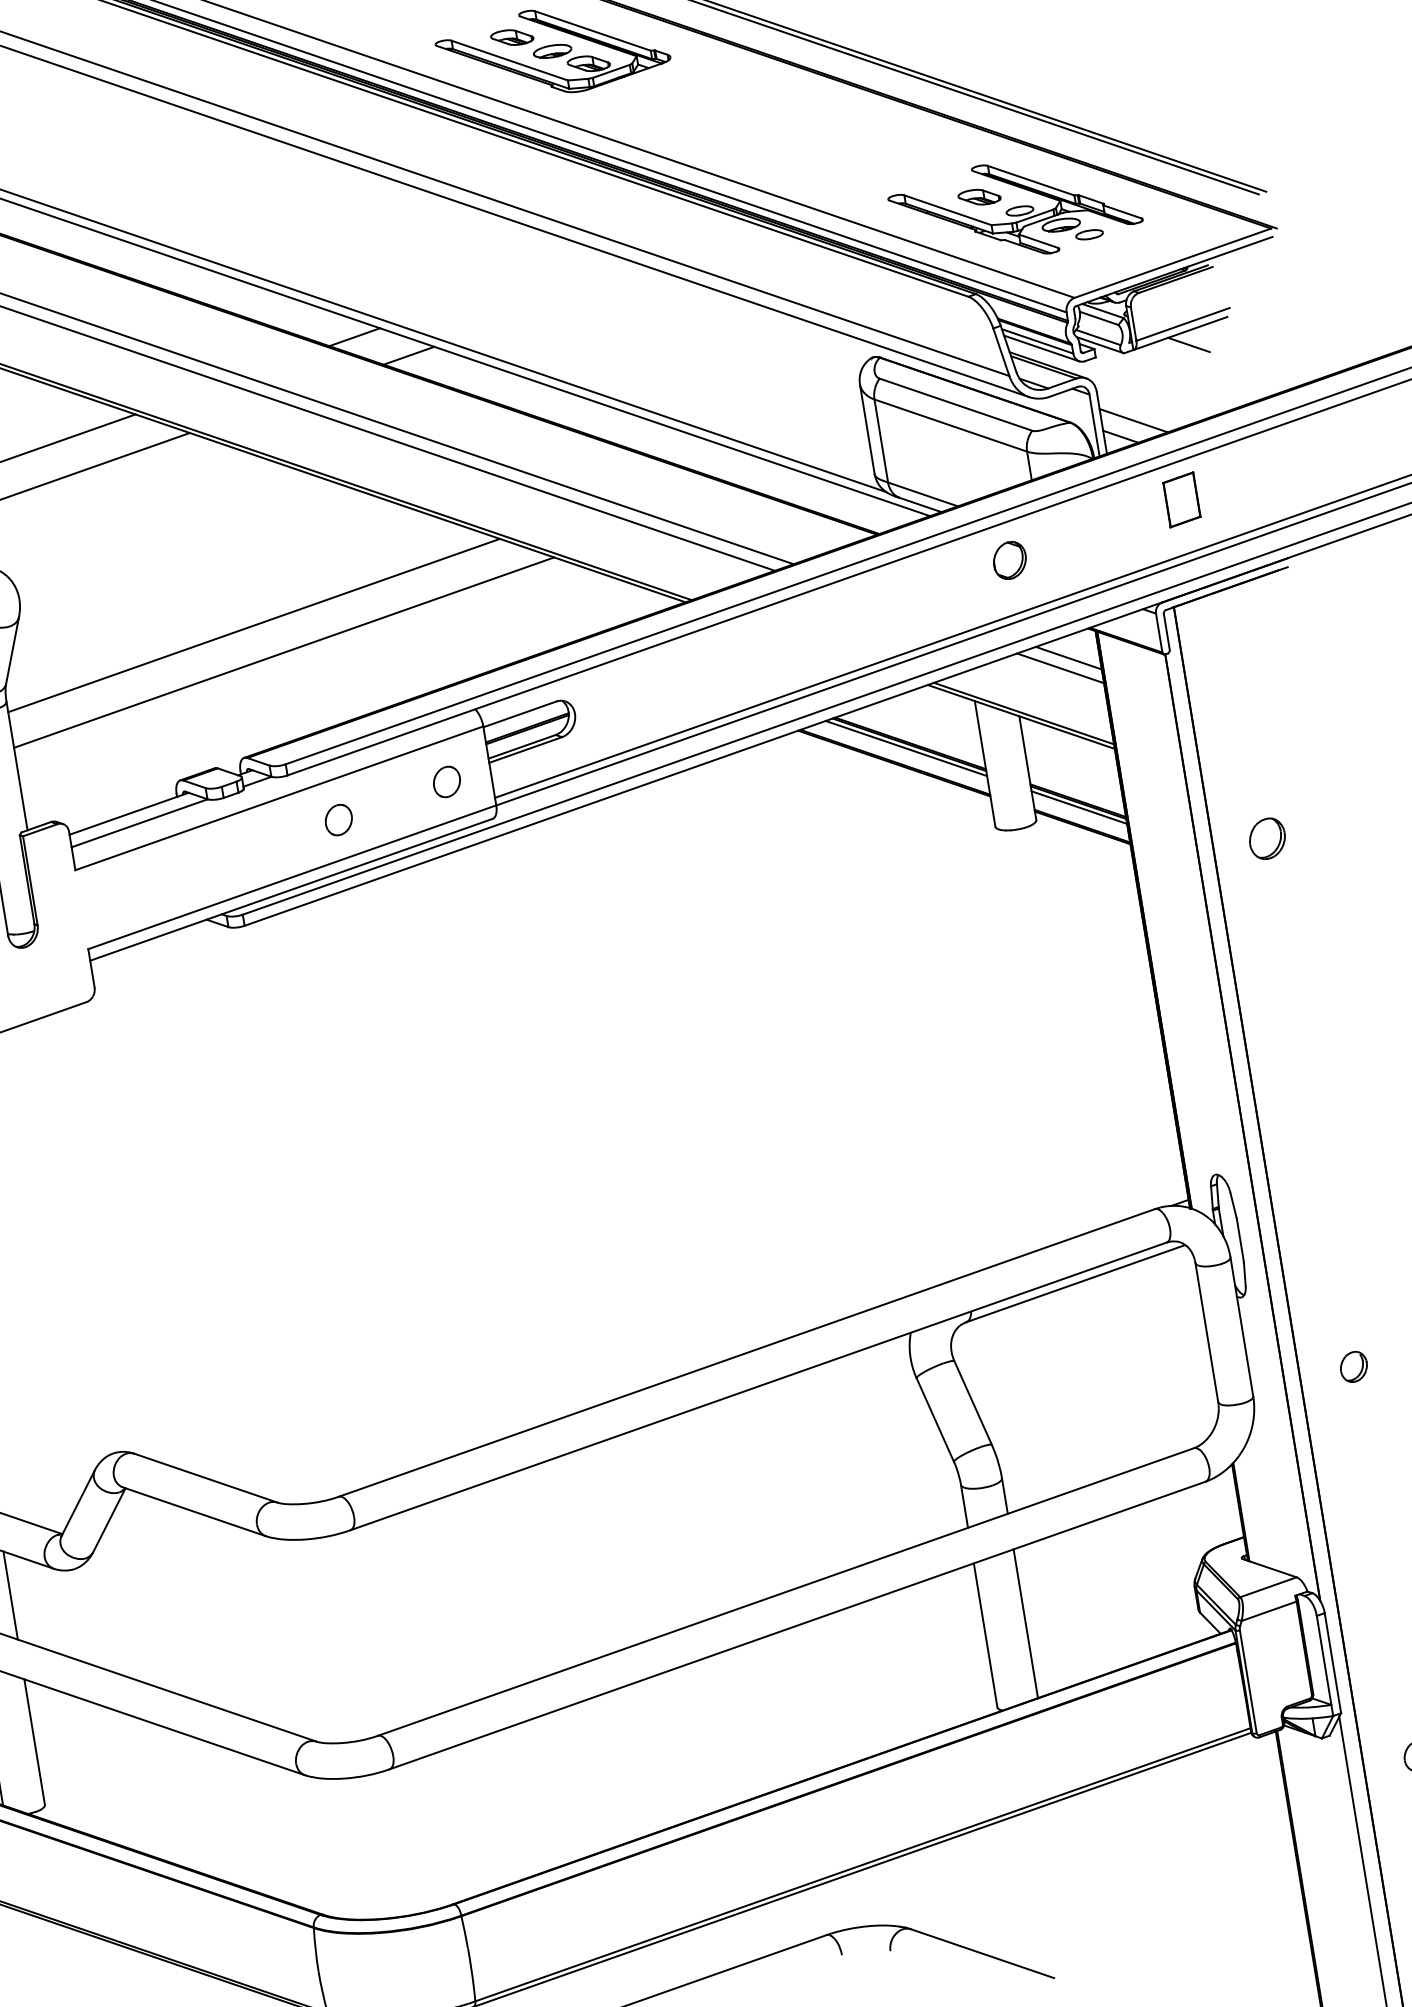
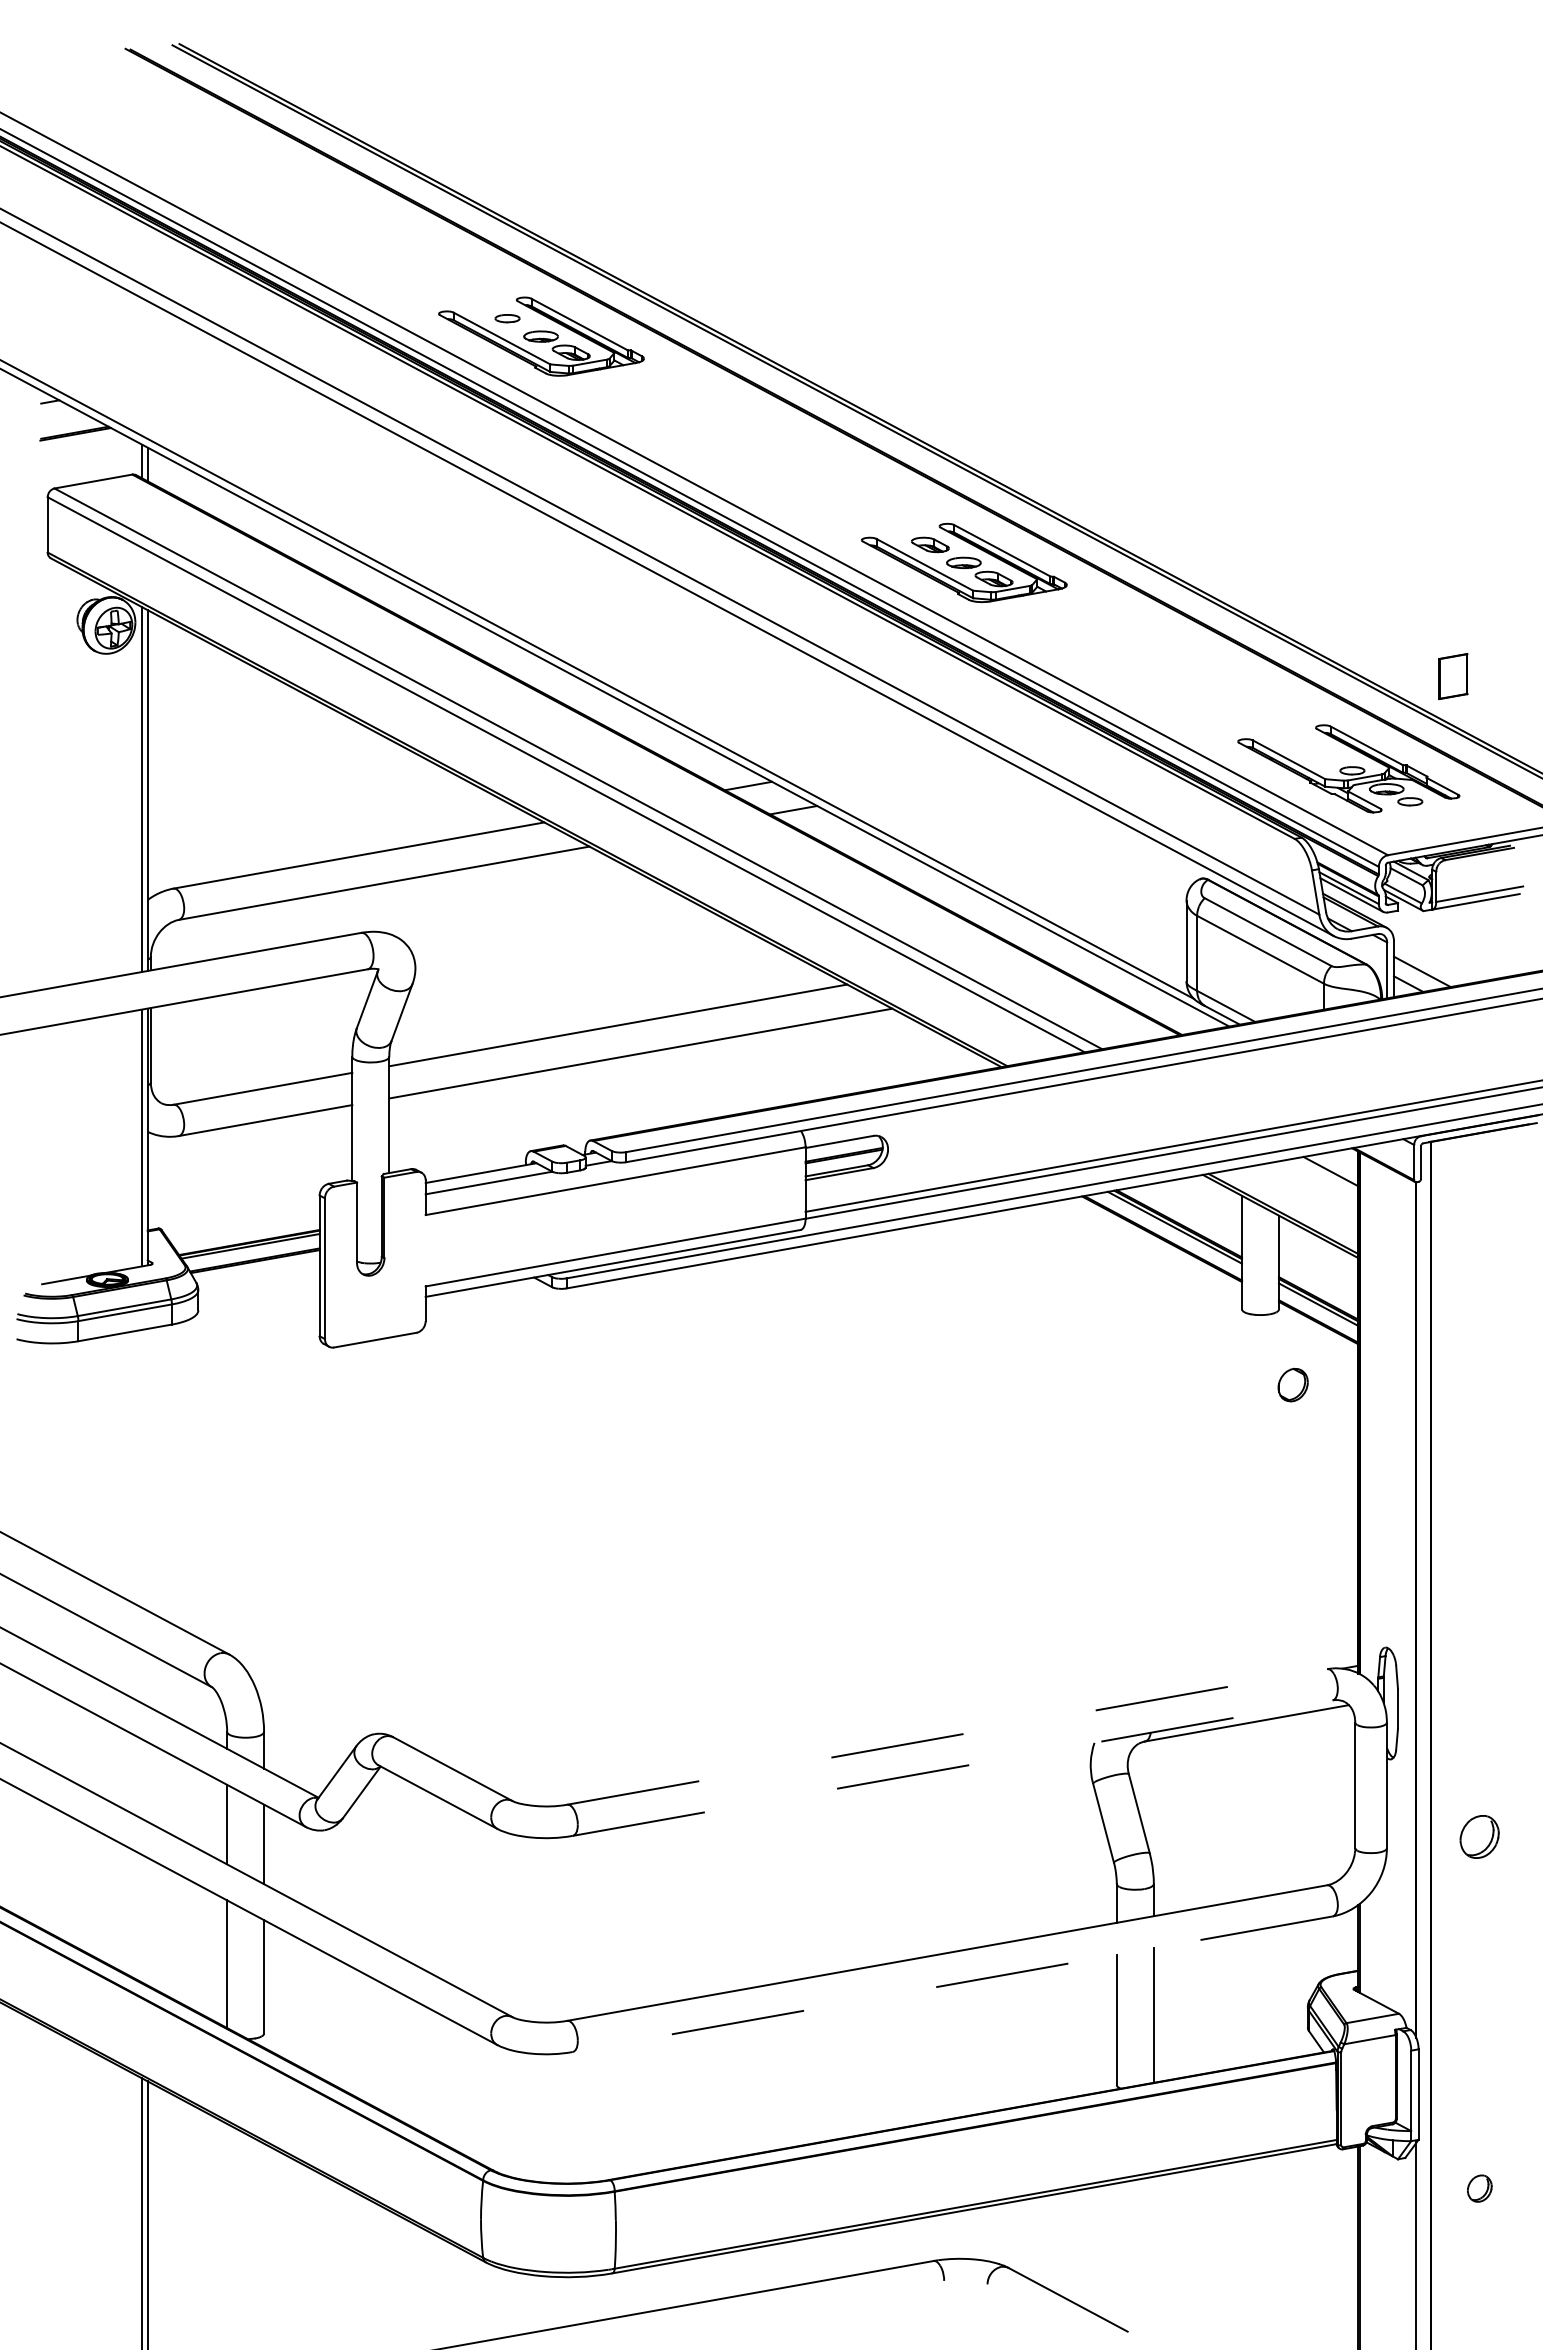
part: (979, 196) -> (1318, 752), removed
line: (1188, 344) -> (1481, 912), removed
part: (1182, 499) -> (1453, 676), moved
part: (1009, 559) -> (1292, 1384), moved
line: (1060, 668) -> (1322, 1179), removed
part: (446, 781) -> (765, 1190), removed
part: (338, 819) -> (664, 1208), removed
part: (1266, 837) -> (1479, 1358), removed
line: (747, 1352) -> (947, 1736), solid -> dashed
part: (1353, 1366) -> (1479, 1836), size x1.6
line: (758, 1386) -> (952, 1768), solid -> dashed
line: (797, 1625) -> (952, 1984), solid -> dashed

